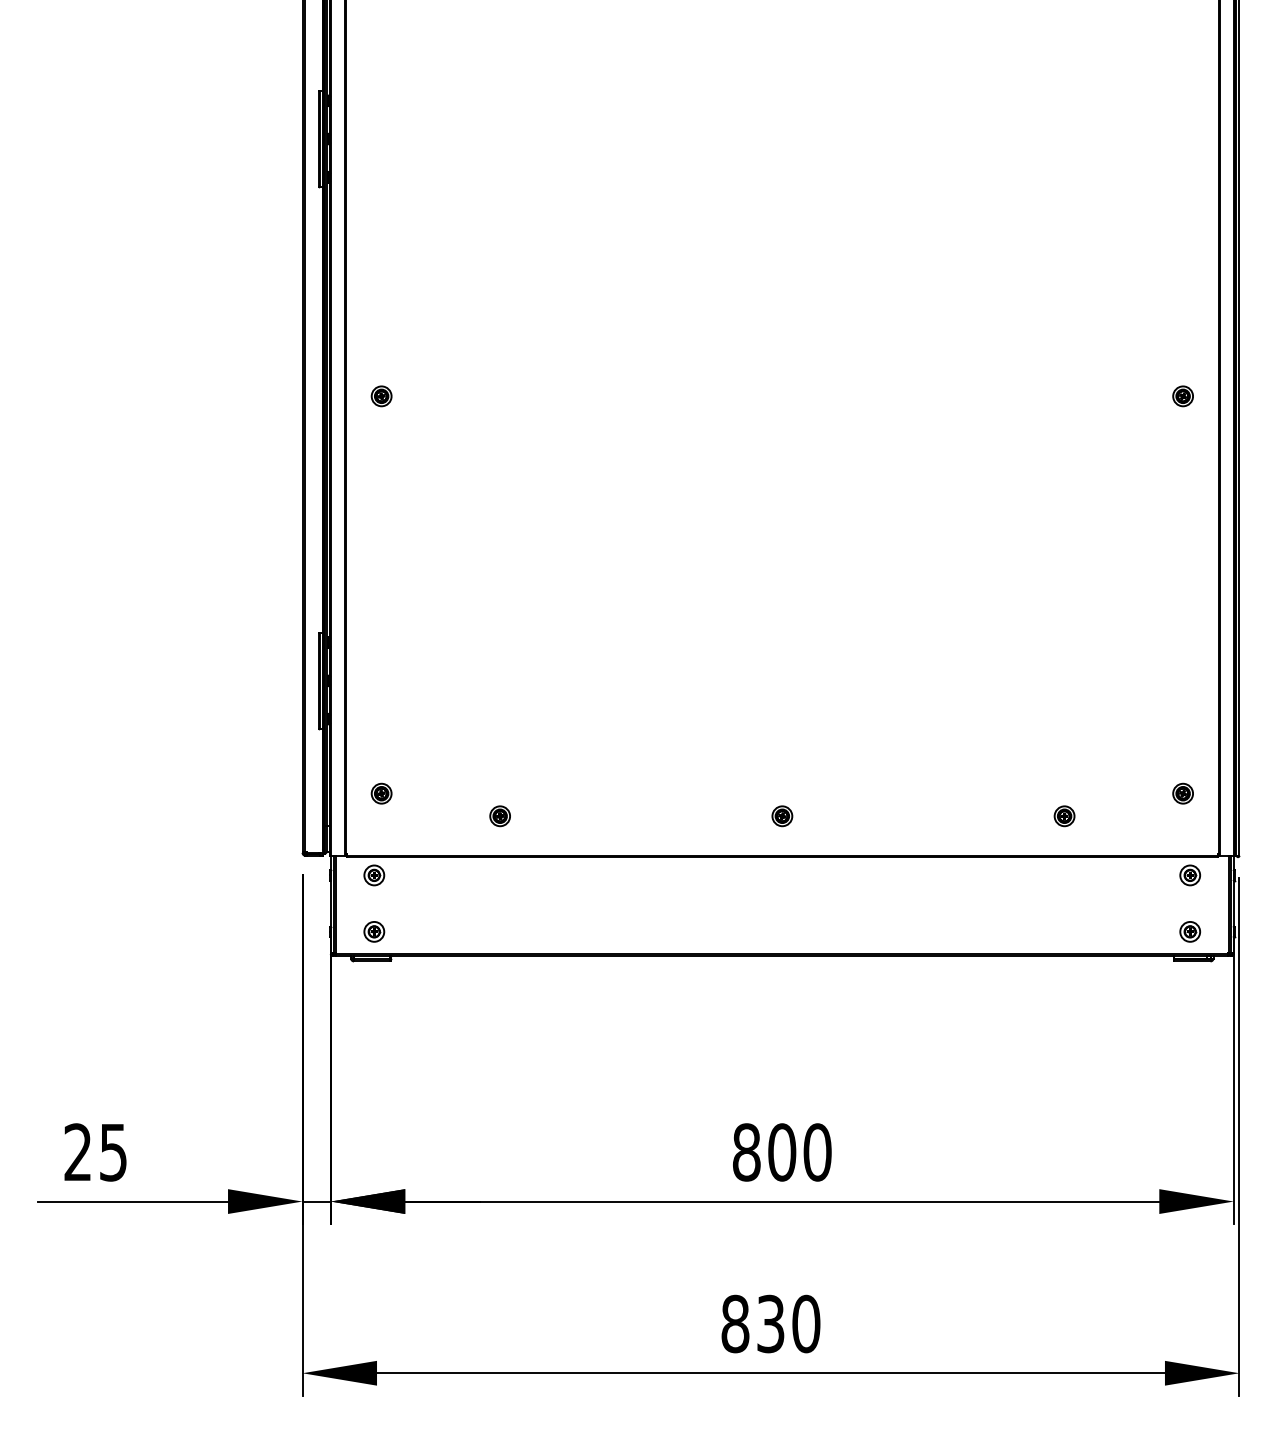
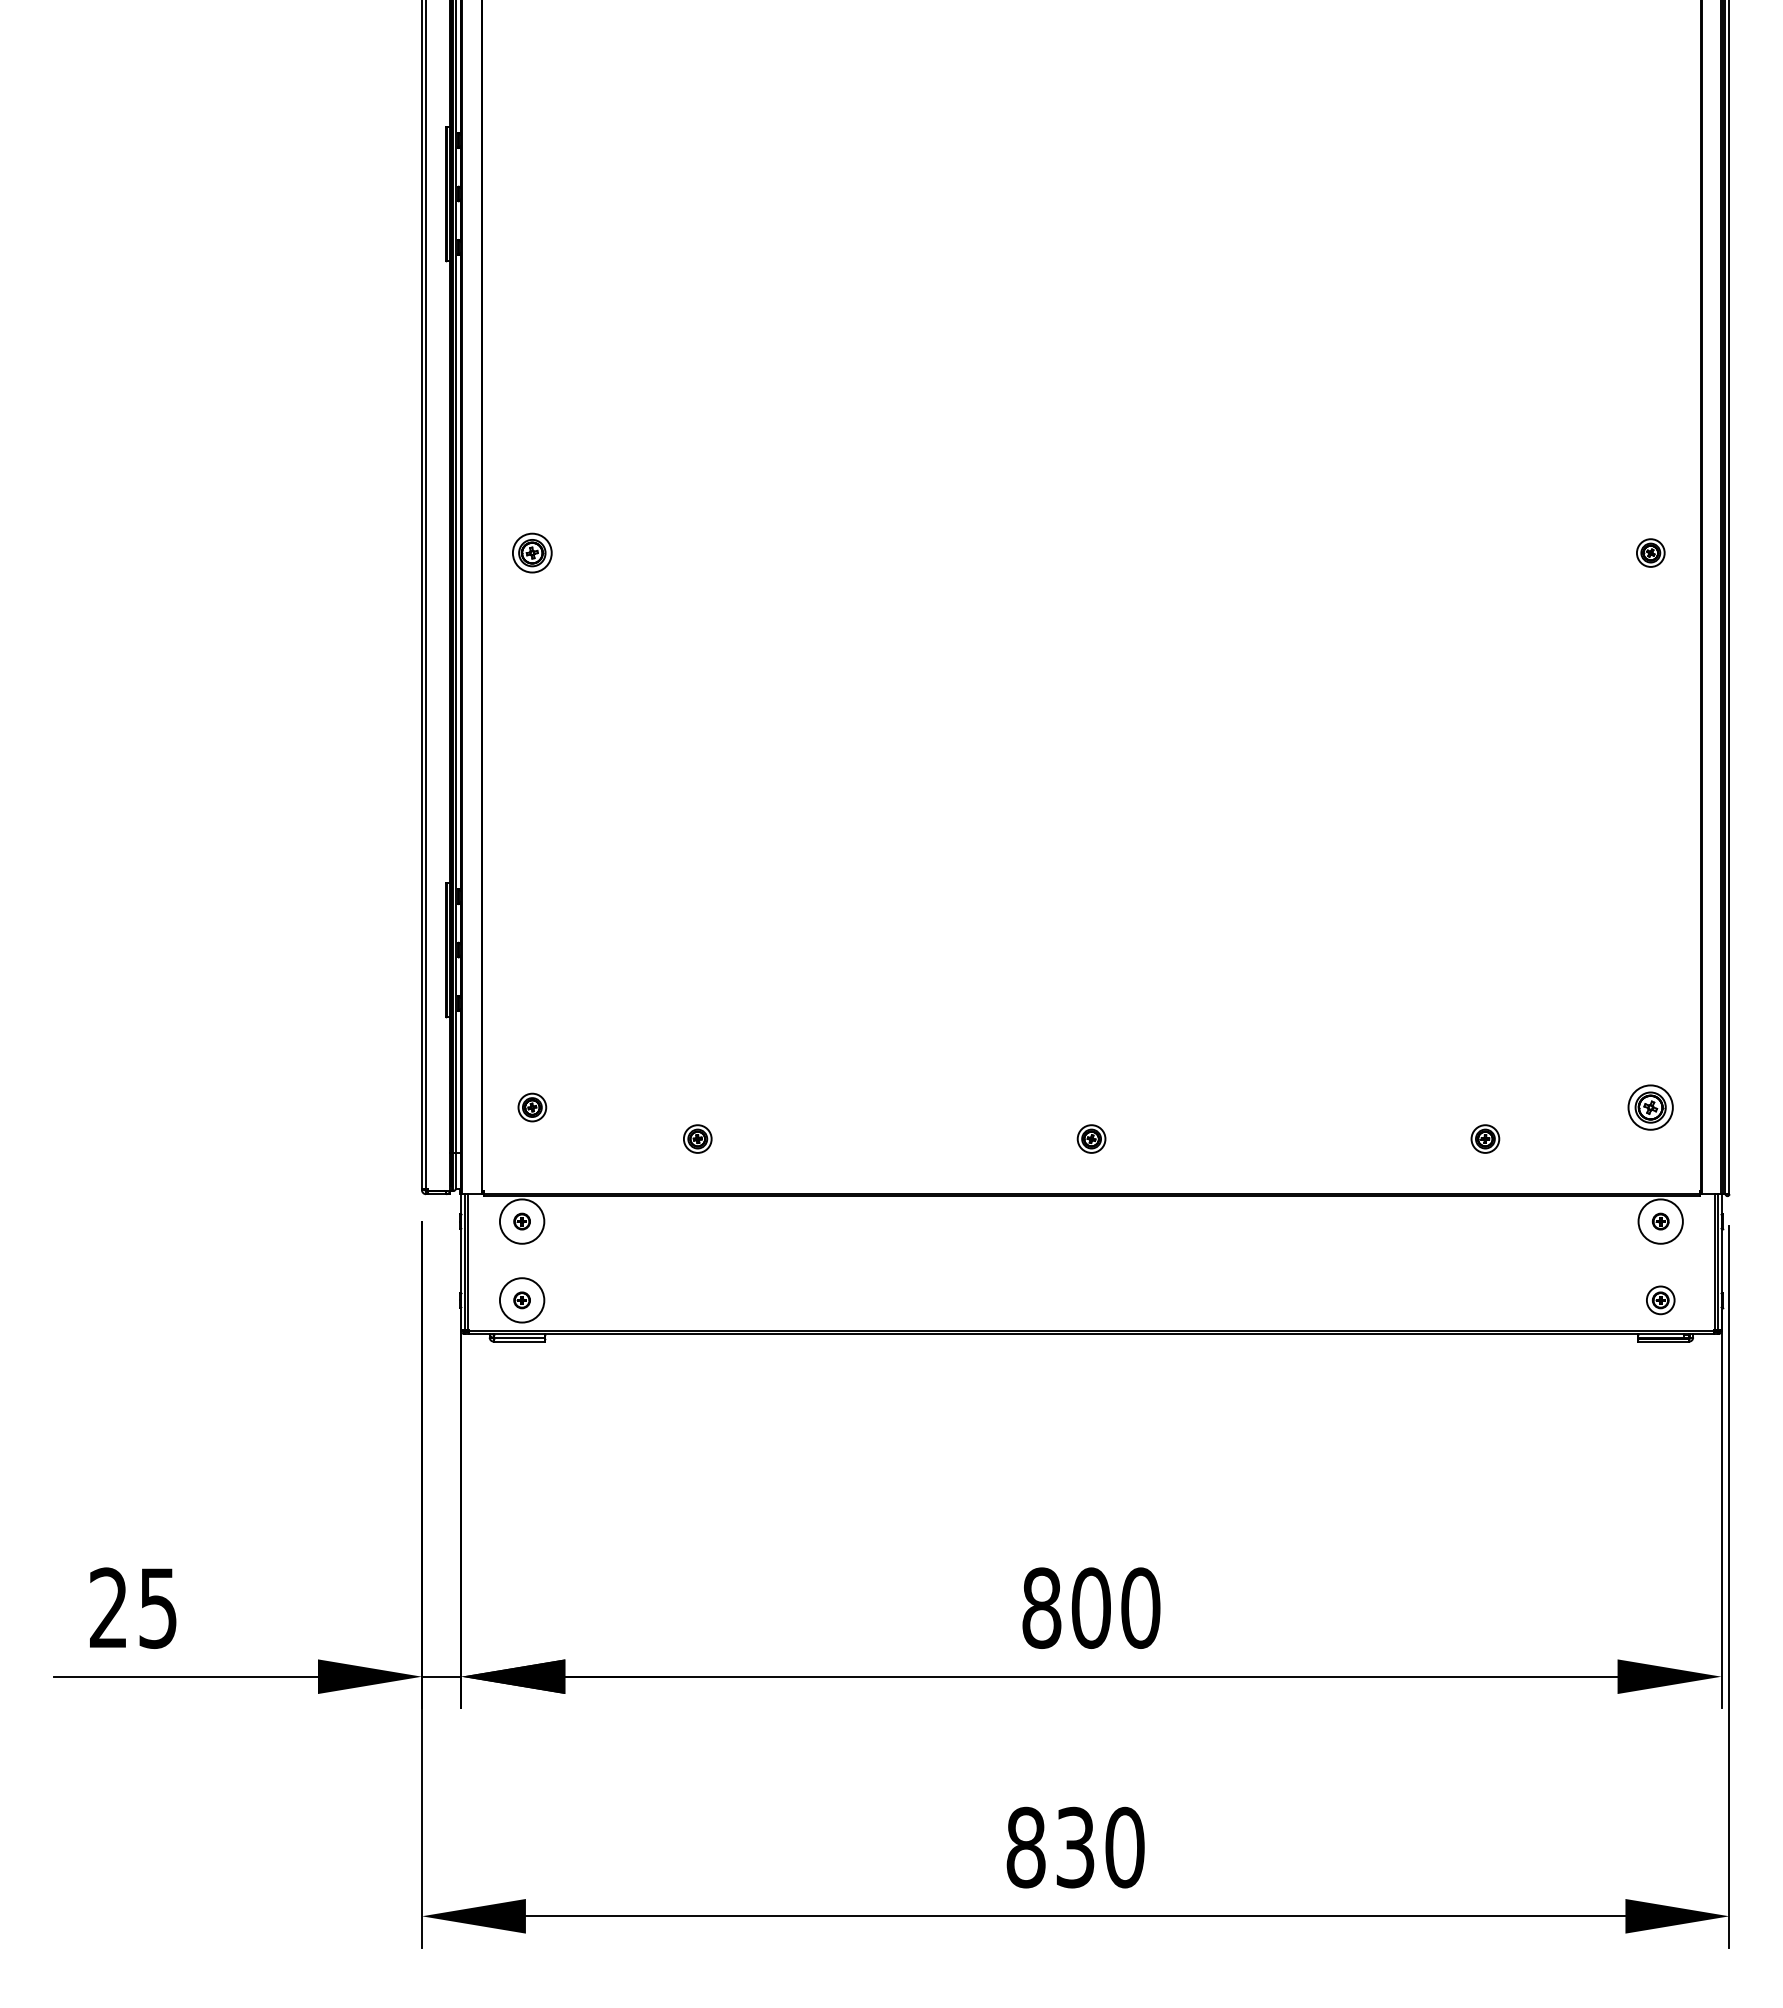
part: (381, 395) -> (532, 552), size x1.4
part: (1182, 793) -> (1650, 1107), size x1.6
circle: (374, 875) -> (522, 1221), size x1.6
circle: (1190, 875) -> (1660, 1221), size x1.6
circle: (374, 931) -> (522, 1300), size x1.6

